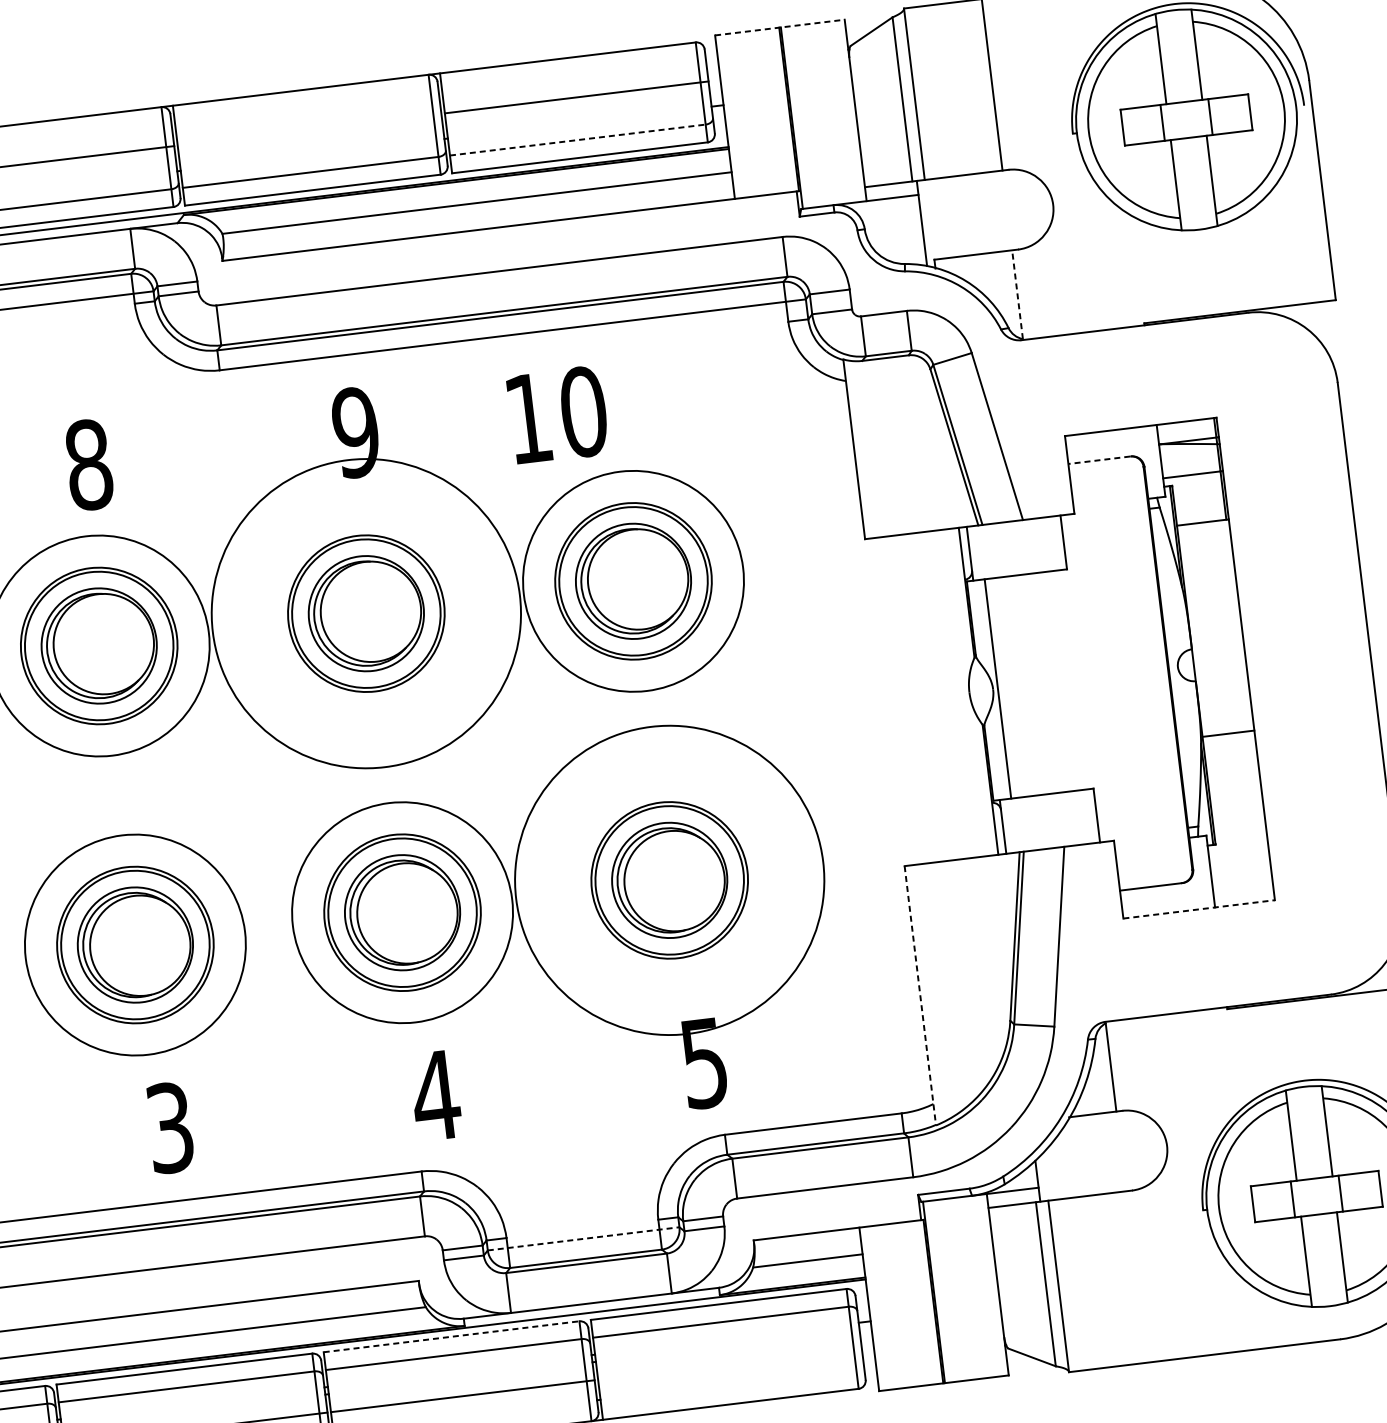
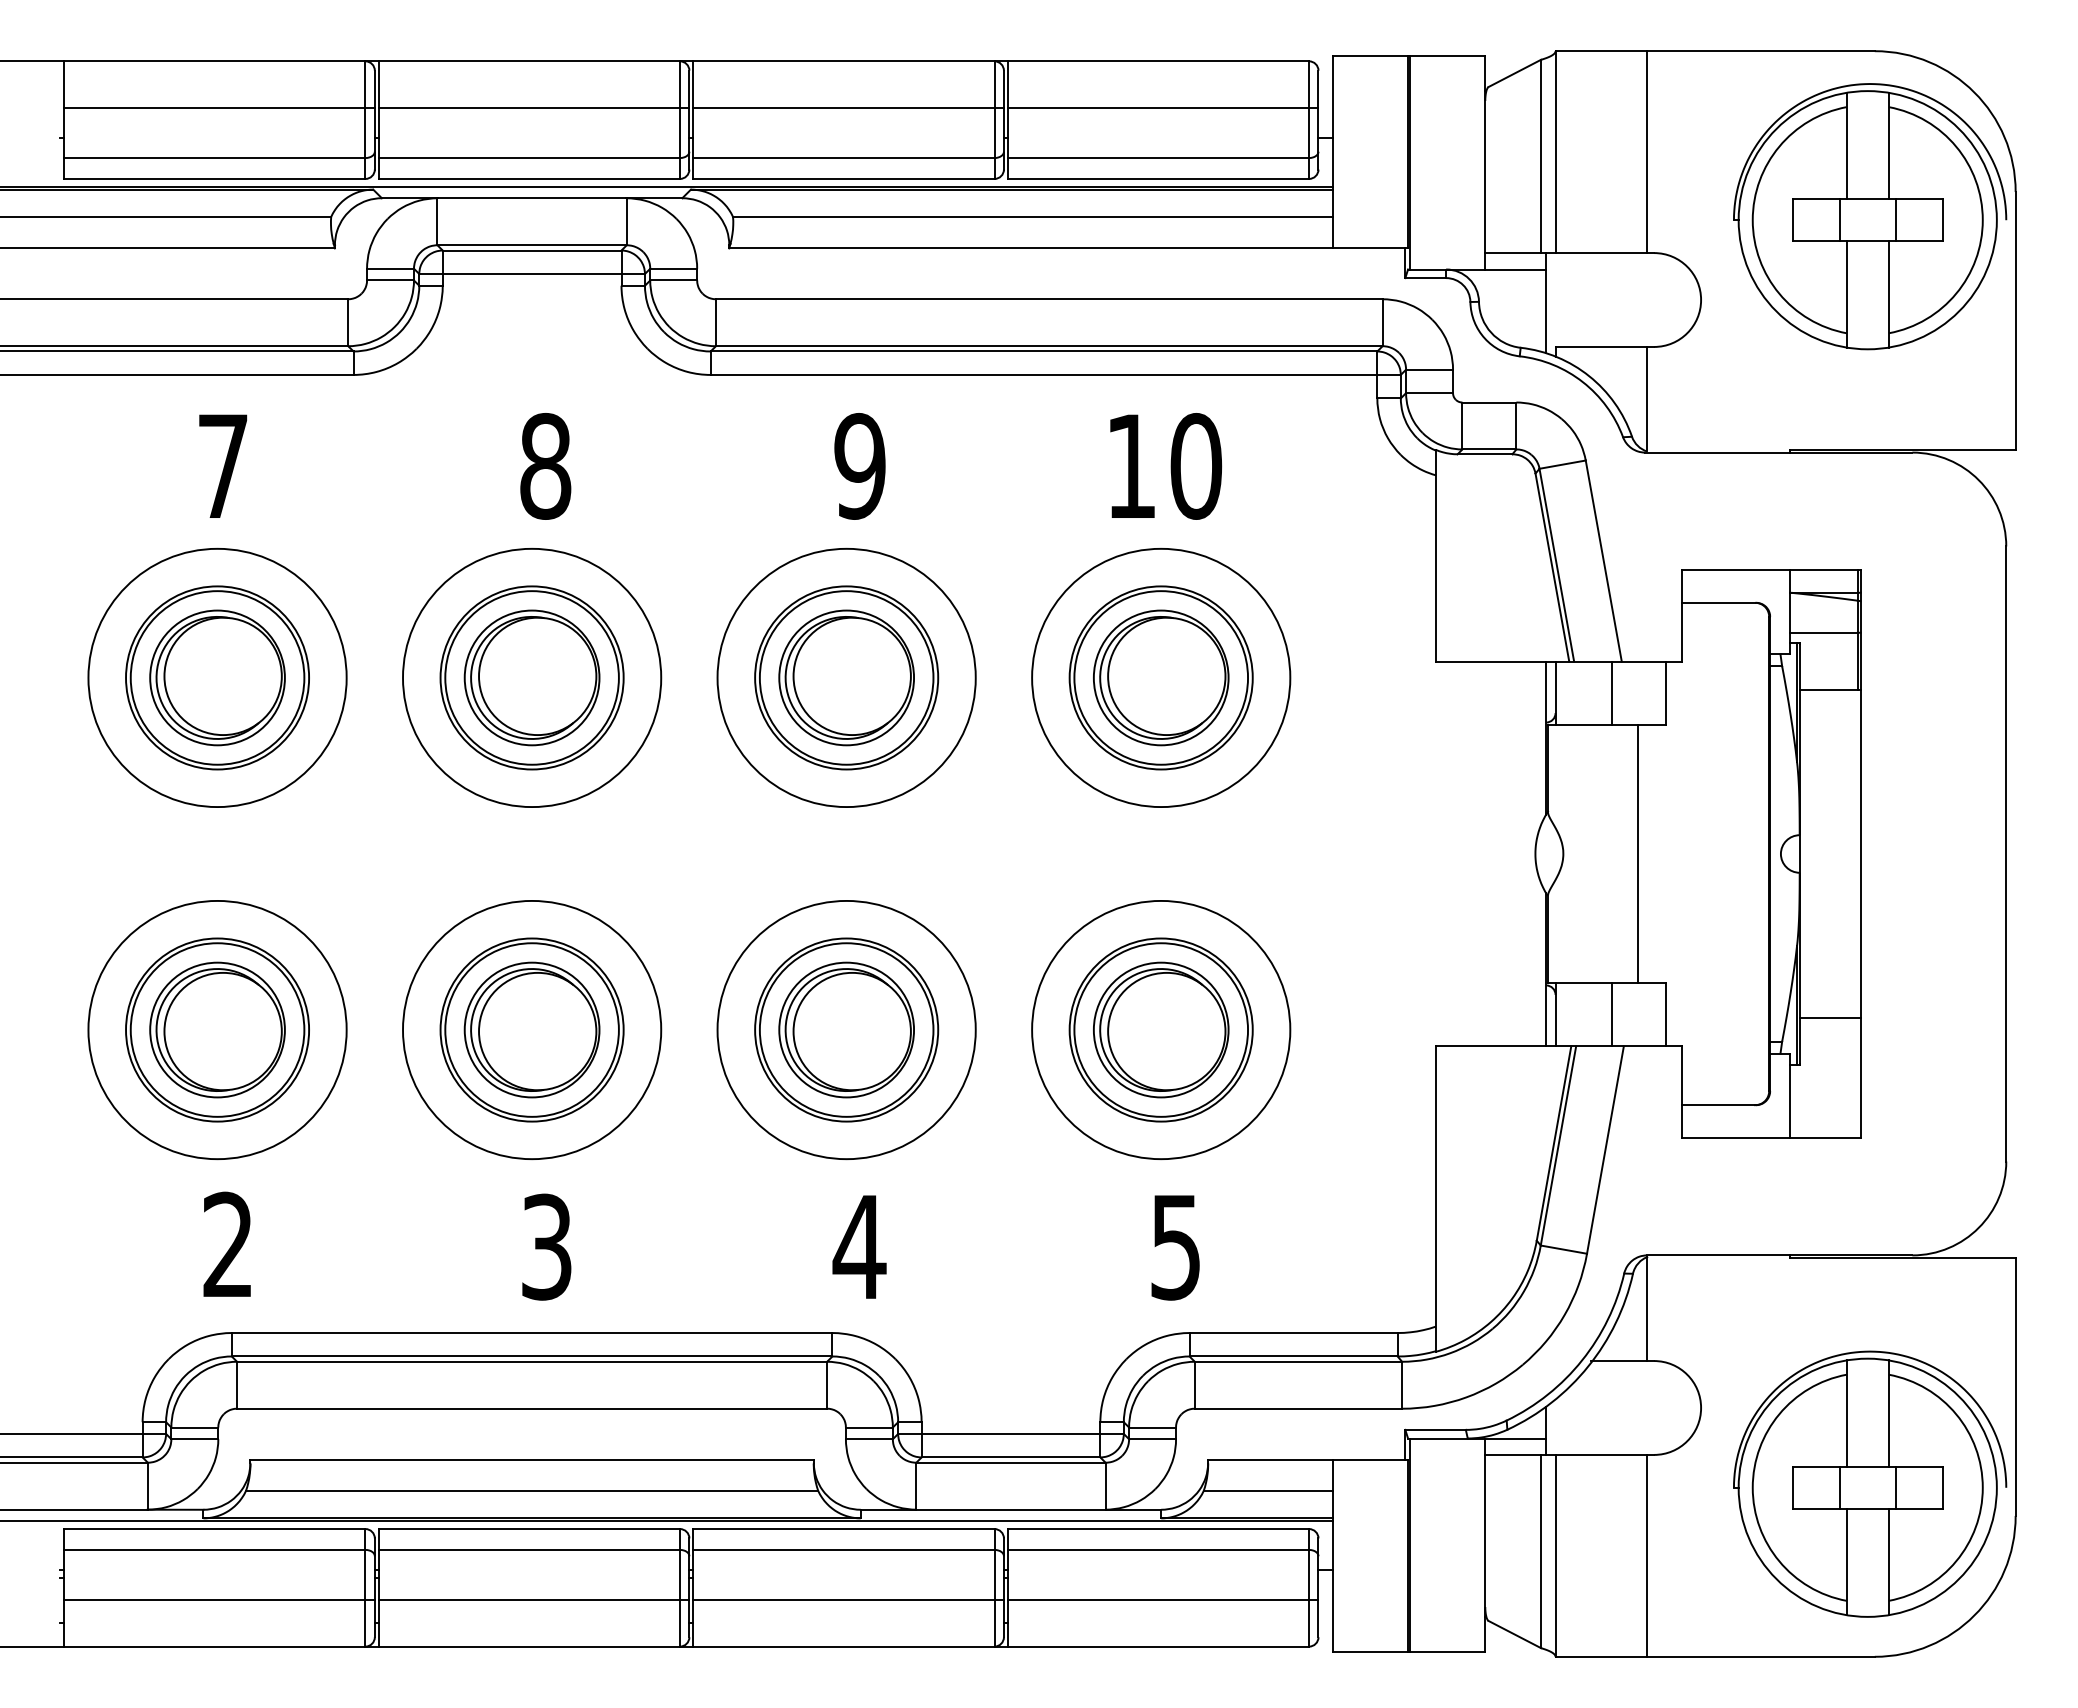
line: (780, 27) -> (1409, 55), dashed -> solid
line: (309, 129) -> (848, 108), added
line: (577, 140) -> (1158, 158), dashed -> solid
line: (1017, 294) -> (1647, 398), dashed -> solid
text: (558, 415) -> (1166, 466), moved
line: (1099, 460) -> (1718, 602), dashed -> solid
line: (1017, 547) -> (1611, 692), added
circle: (366, 613) -> (846, 677), size x0.71
line: (998, 688) -> (1638, 853), moved
line: (1227, 733) -> (1829, 1018), moved
line: (1050, 820) -> (1611, 1014), added
circle: (669, 879) -> (1161, 1029), size x0.71
line: (1200, 909) -> (1772, 1138), dashed -> solid
line: (920, 996) -> (1435, 1199), dashed -> solid
line: (584, 1238) -> (1011, 1433), dashed -> solid
line: (1136, 1276) -> (1647, 1555), added
line: (452, 1337) -> (844, 1529), dashed -> solid
line: (730, 1363) -> (1163, 1599), added

